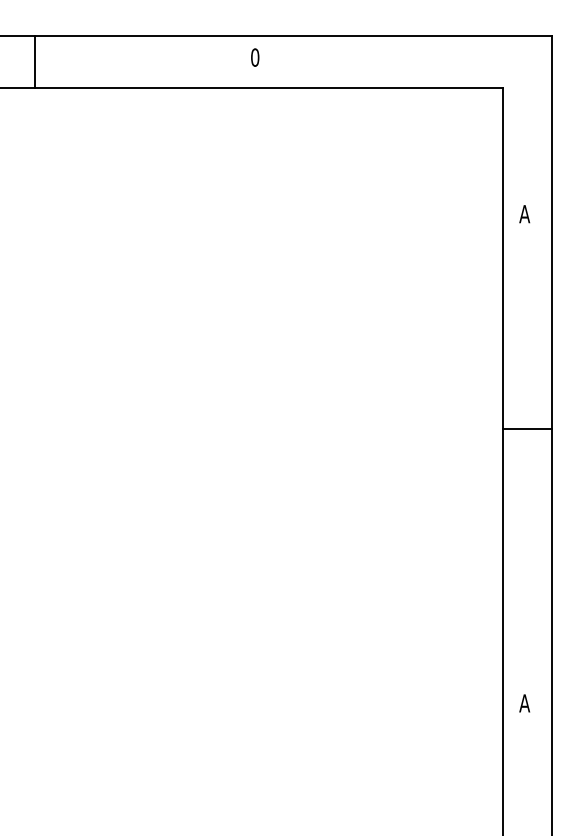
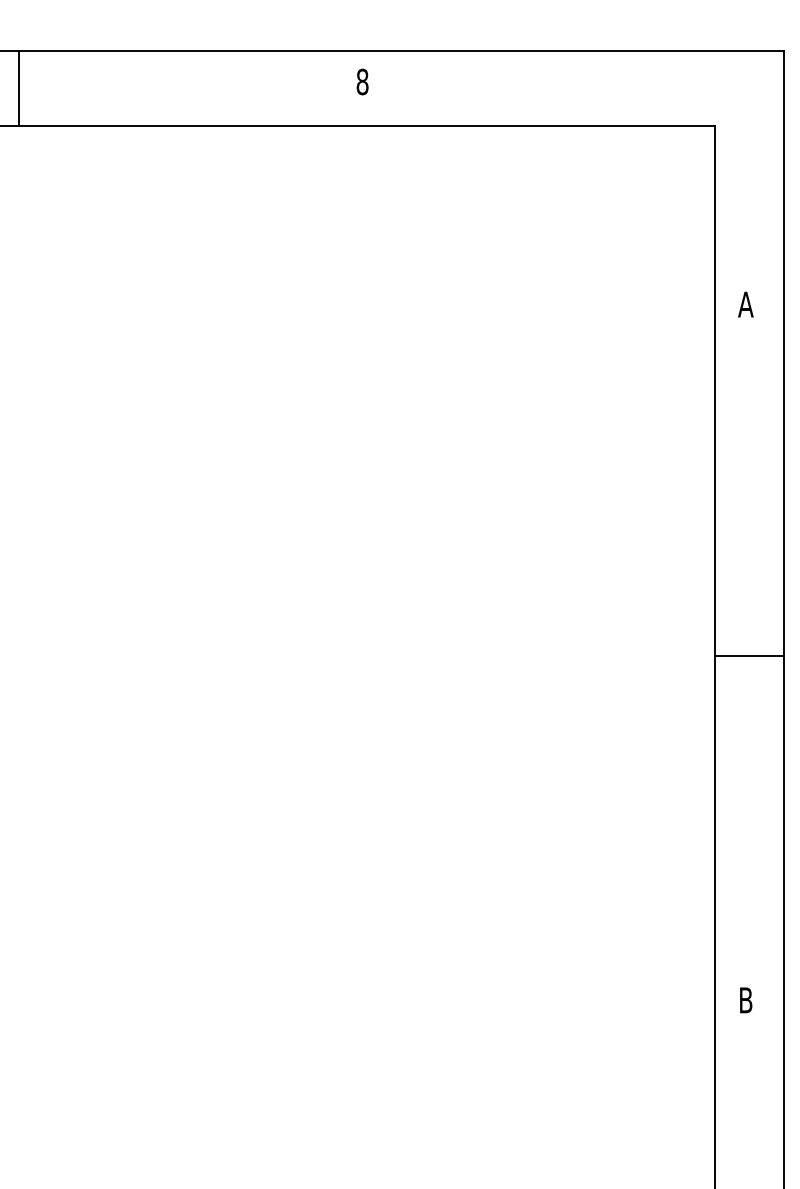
text: (255, 57) -> (362, 81), 0 -> 8
line: (35, 61) -> (18, 87), moved
line: (527, 428) -> (749, 655), moved
text: (524, 703) -> (745, 1000), A -> B

